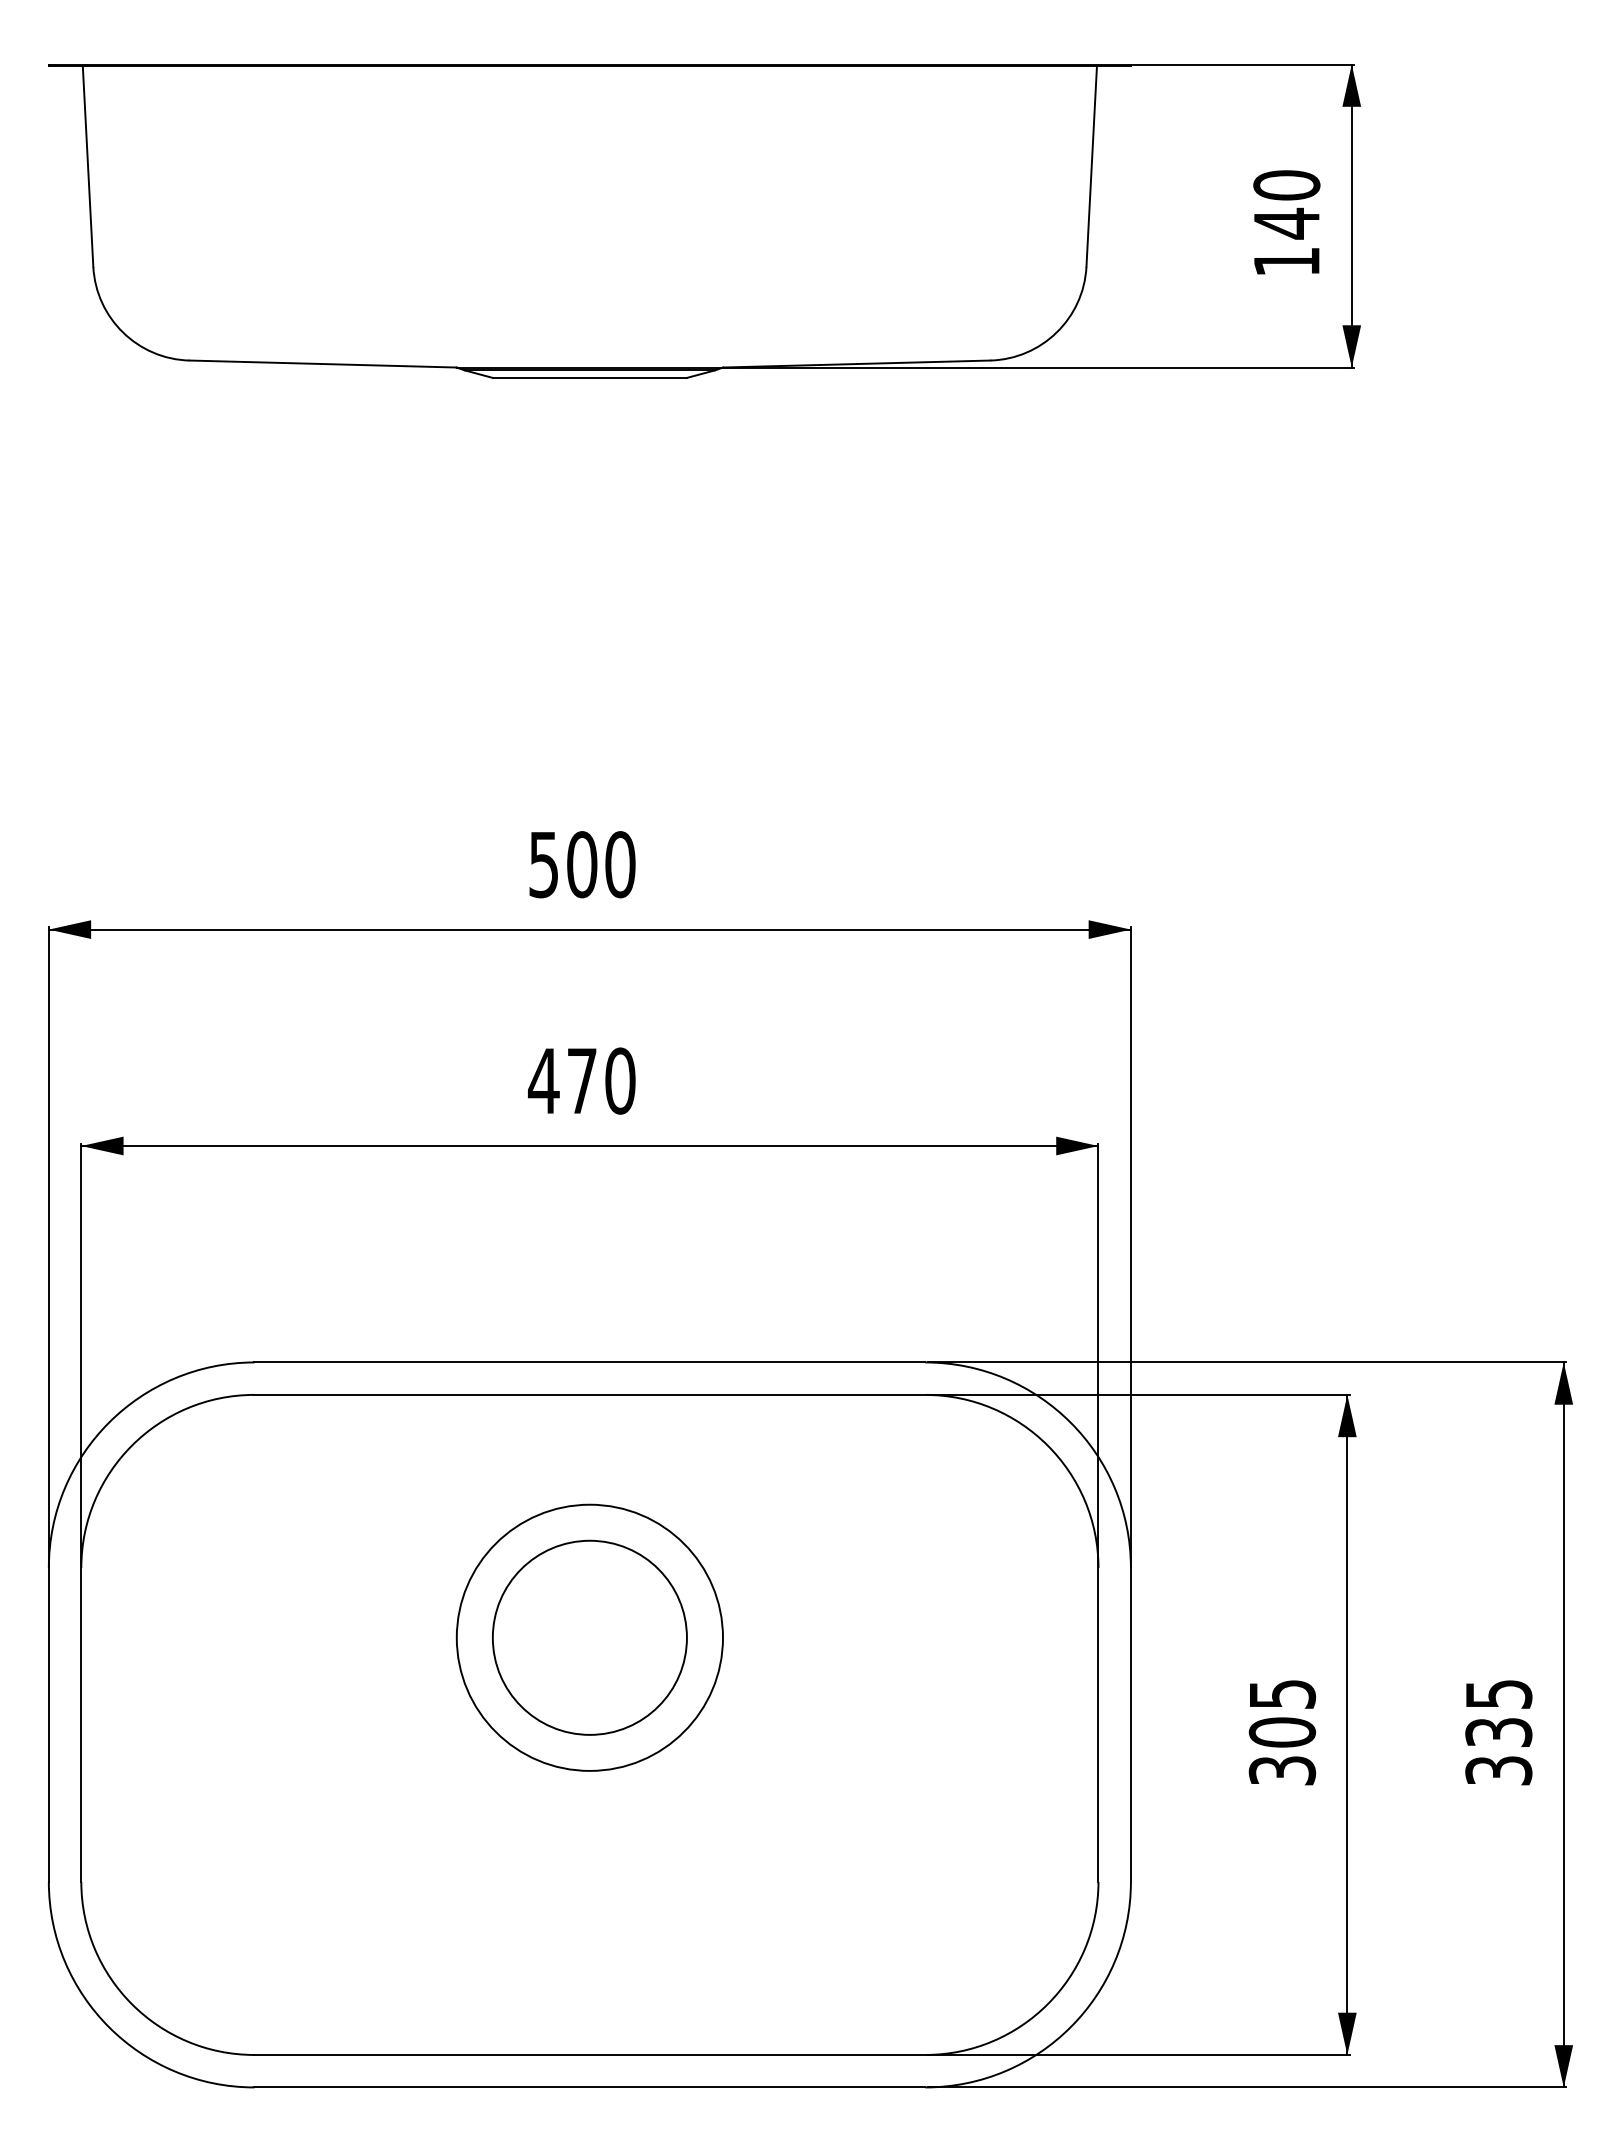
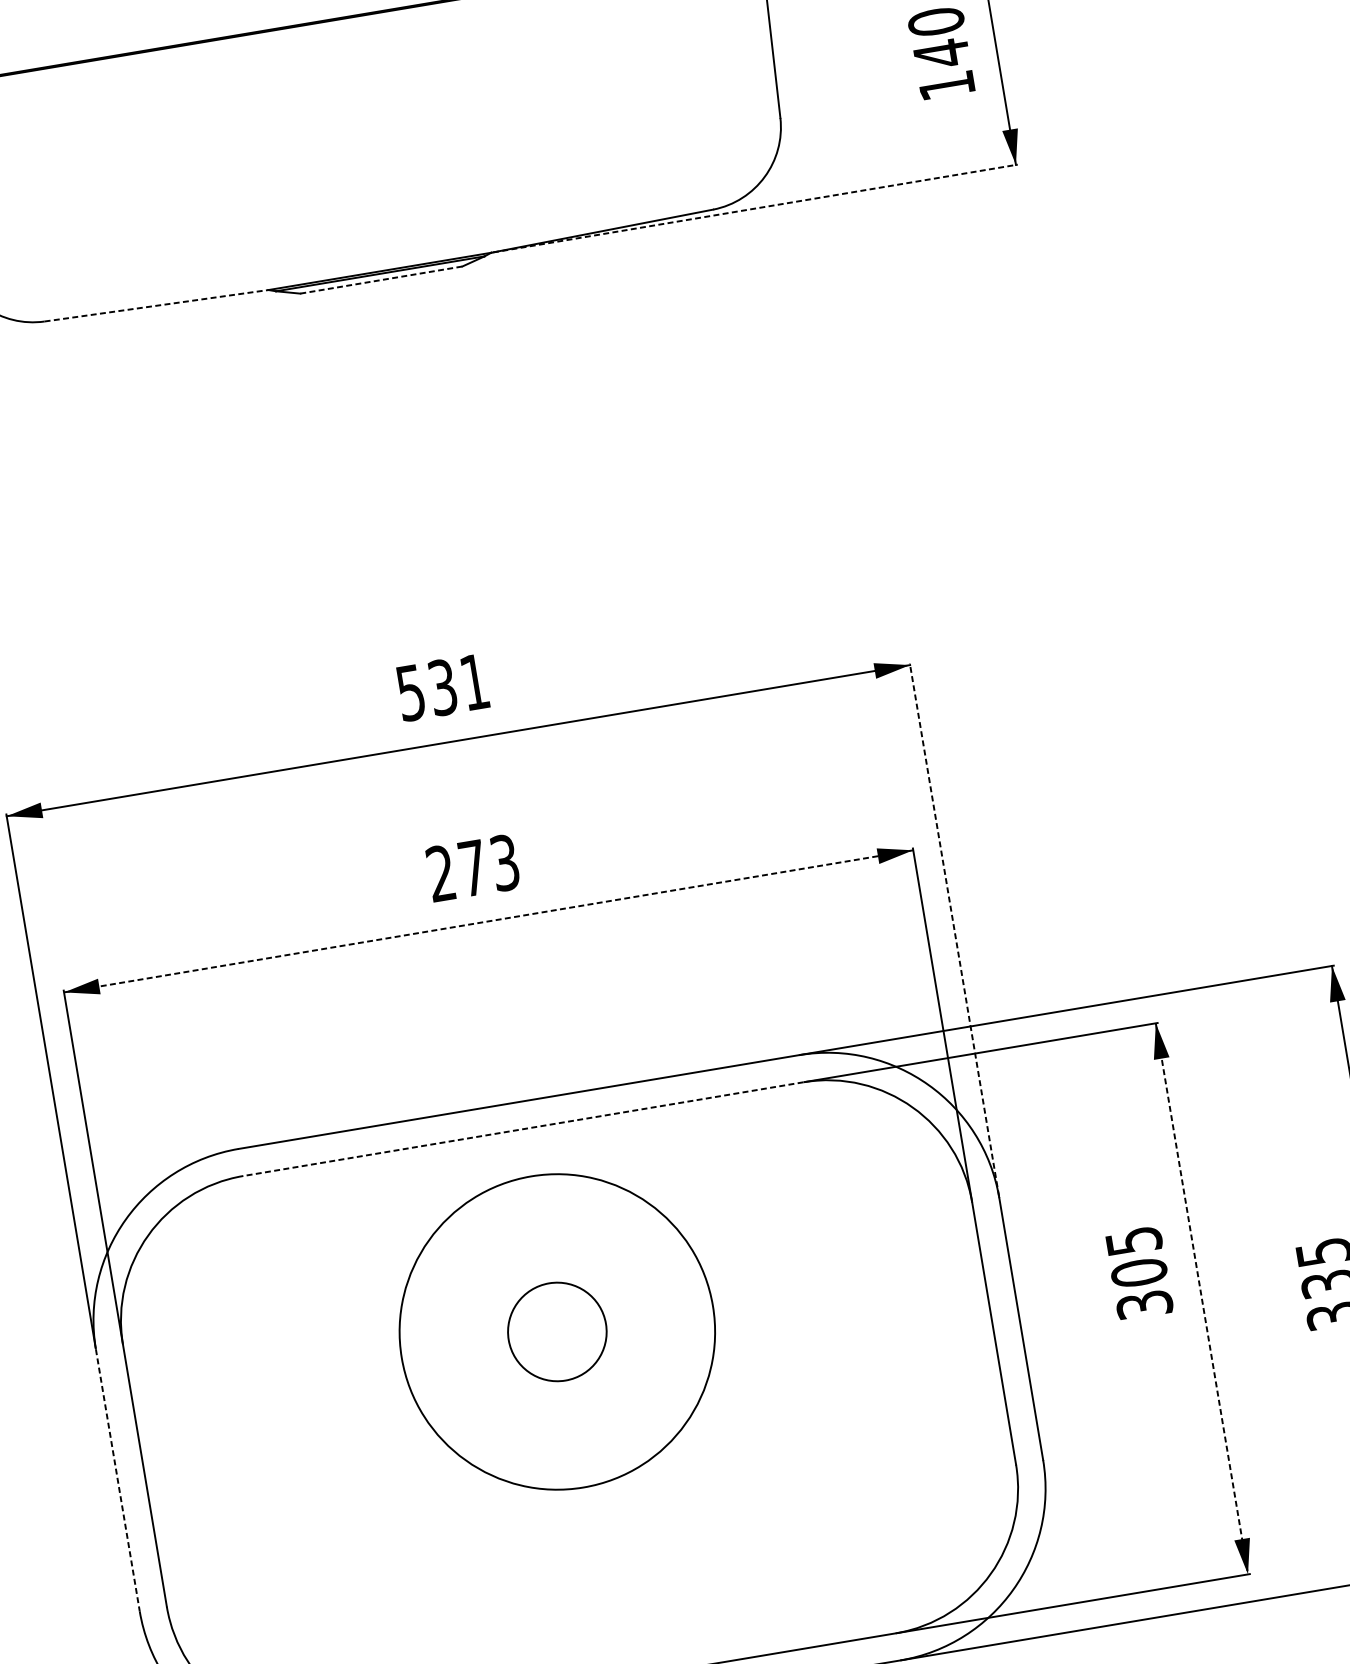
line: (323, 364) -> (157, 306), solid -> dashed
line: (1040, 367) -> (756, 208), solid -> dashed
line: (590, 377) -> (381, 279), solid -> dashed
text: (601, 864) -> (459, 684), 500 -> 531
text: (581, 1080) -> (472, 867), 470 -> 273
line: (589, 1146) -> (488, 921), solid -> dashed
line: (1130, 1246) -> (954, 929), solid -> dashed
line: (589, 1394) -> (523, 1128), solid -> dashed
circle: (589, 1637) -> (556, 1331), size x0.6
circle: (589, 1637) -> (556, 1331), size x1.4
line: (48, 1724) -> (117, 1479), solid -> dashed
line: (1347, 1725) -> (1202, 1299), solid -> dashed
text: (1282, 1732) -> (1139, 1272), moved

